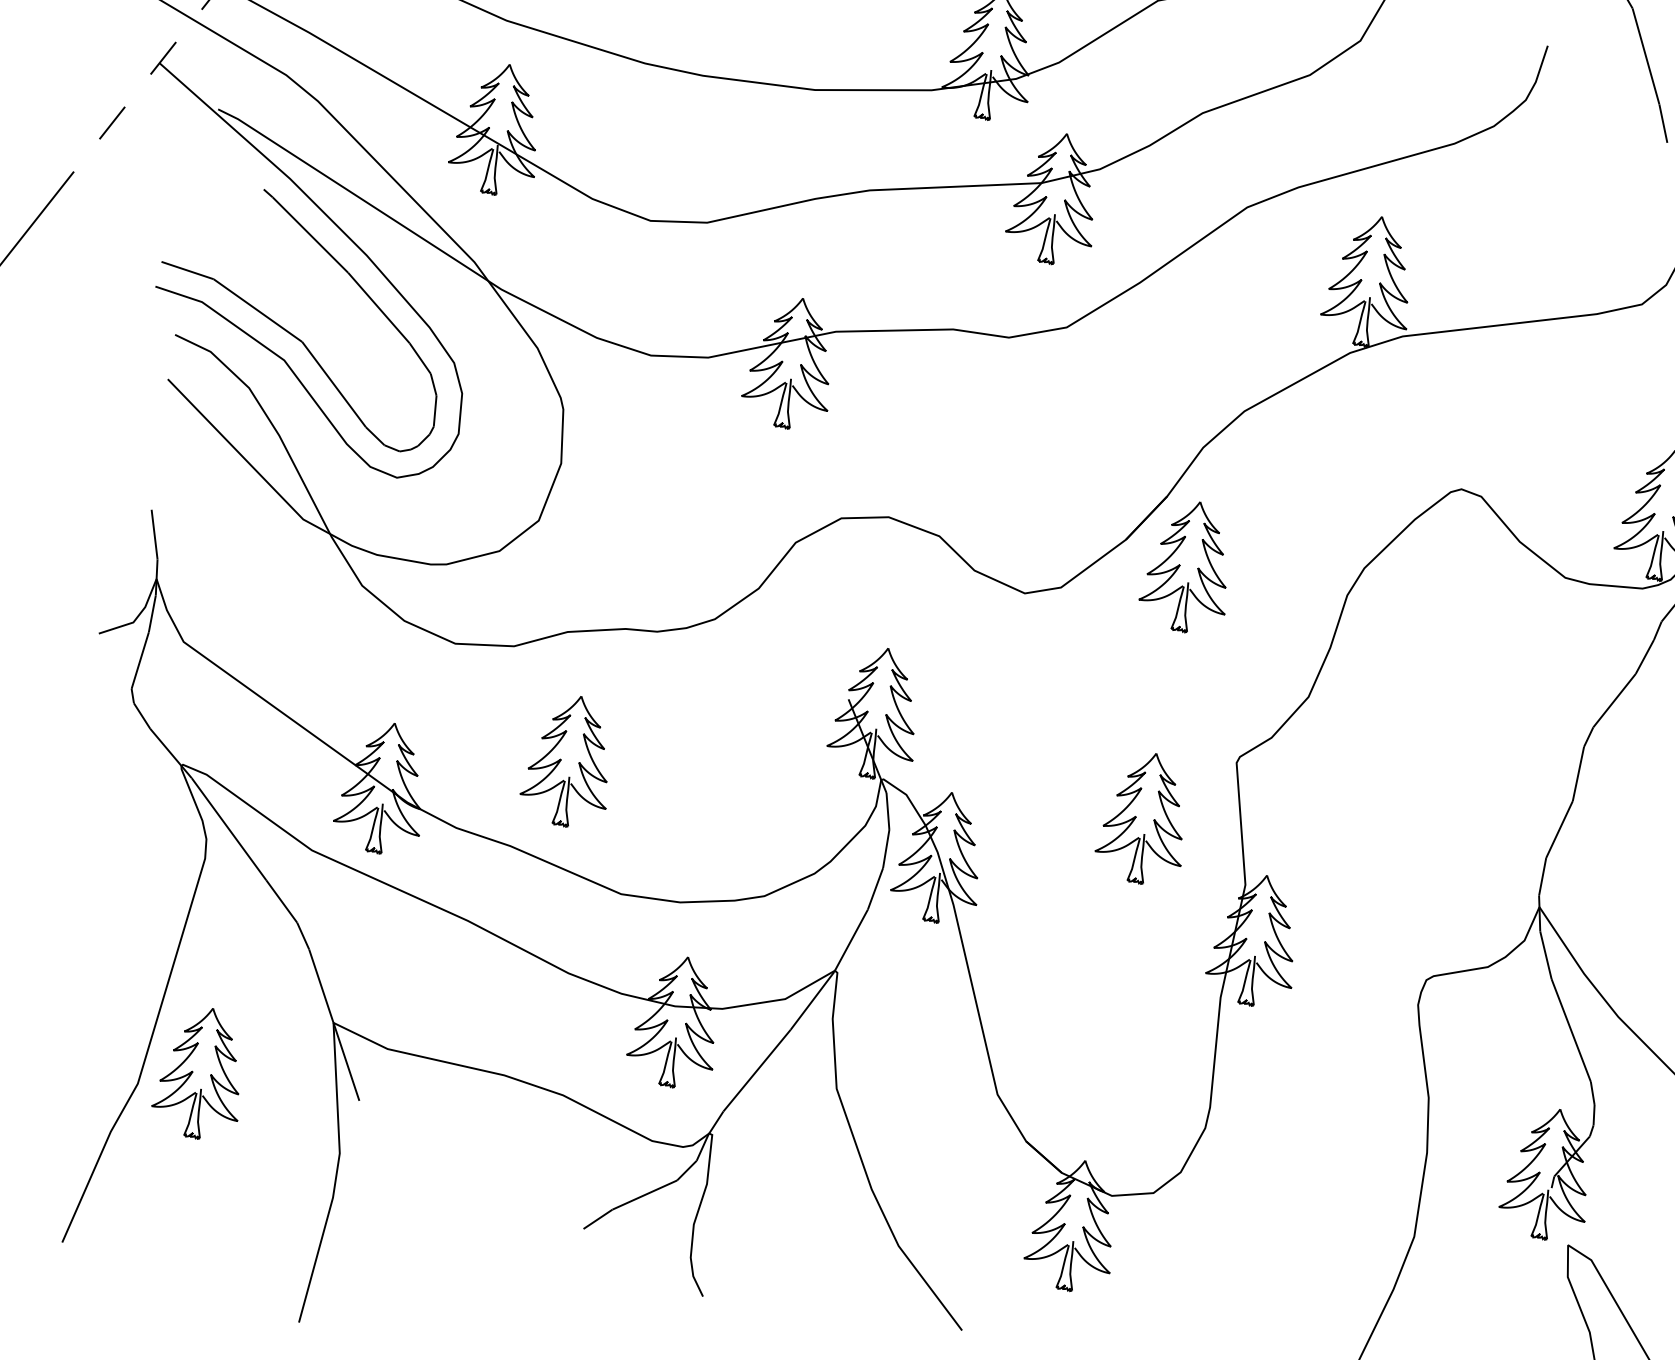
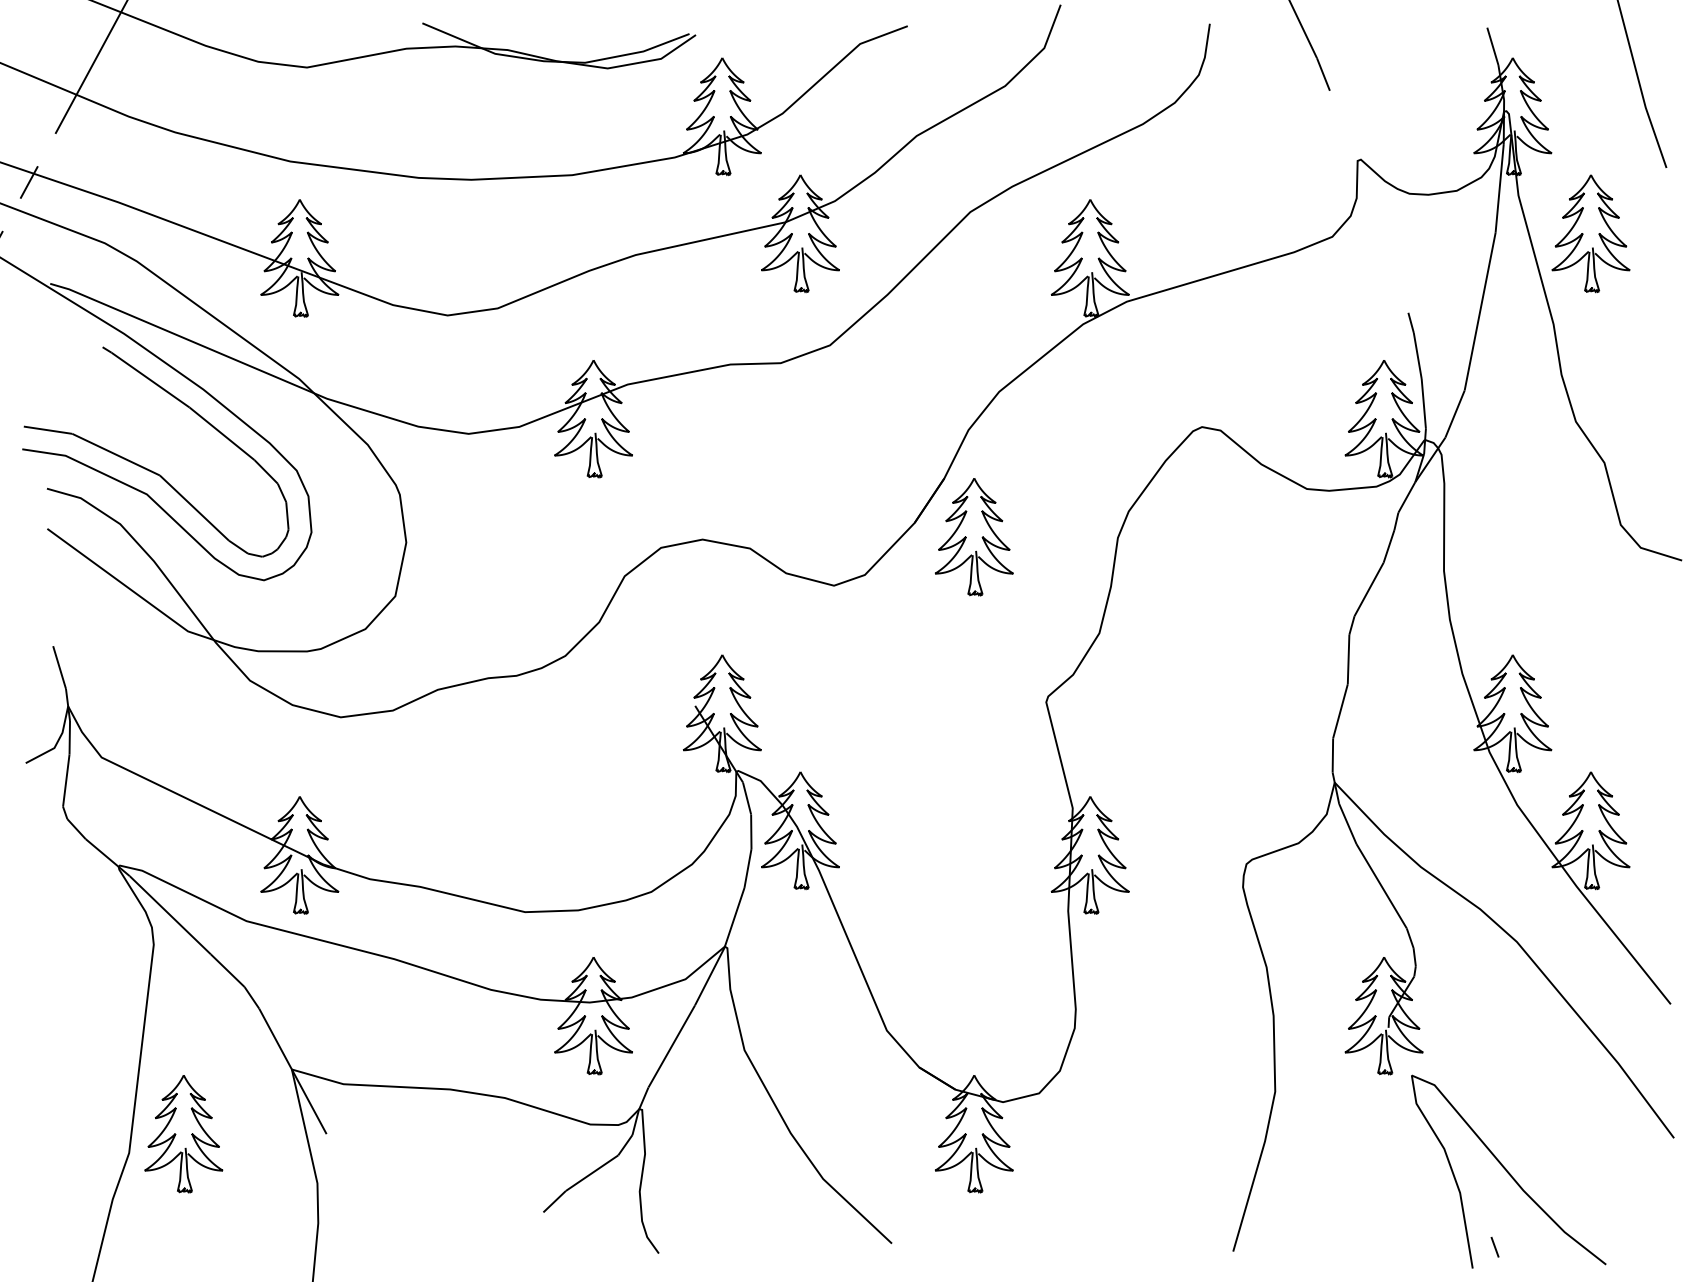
part: (569, 761) -> (459, 803), removed
part: (1144, 818) -> (973, 765), removed

